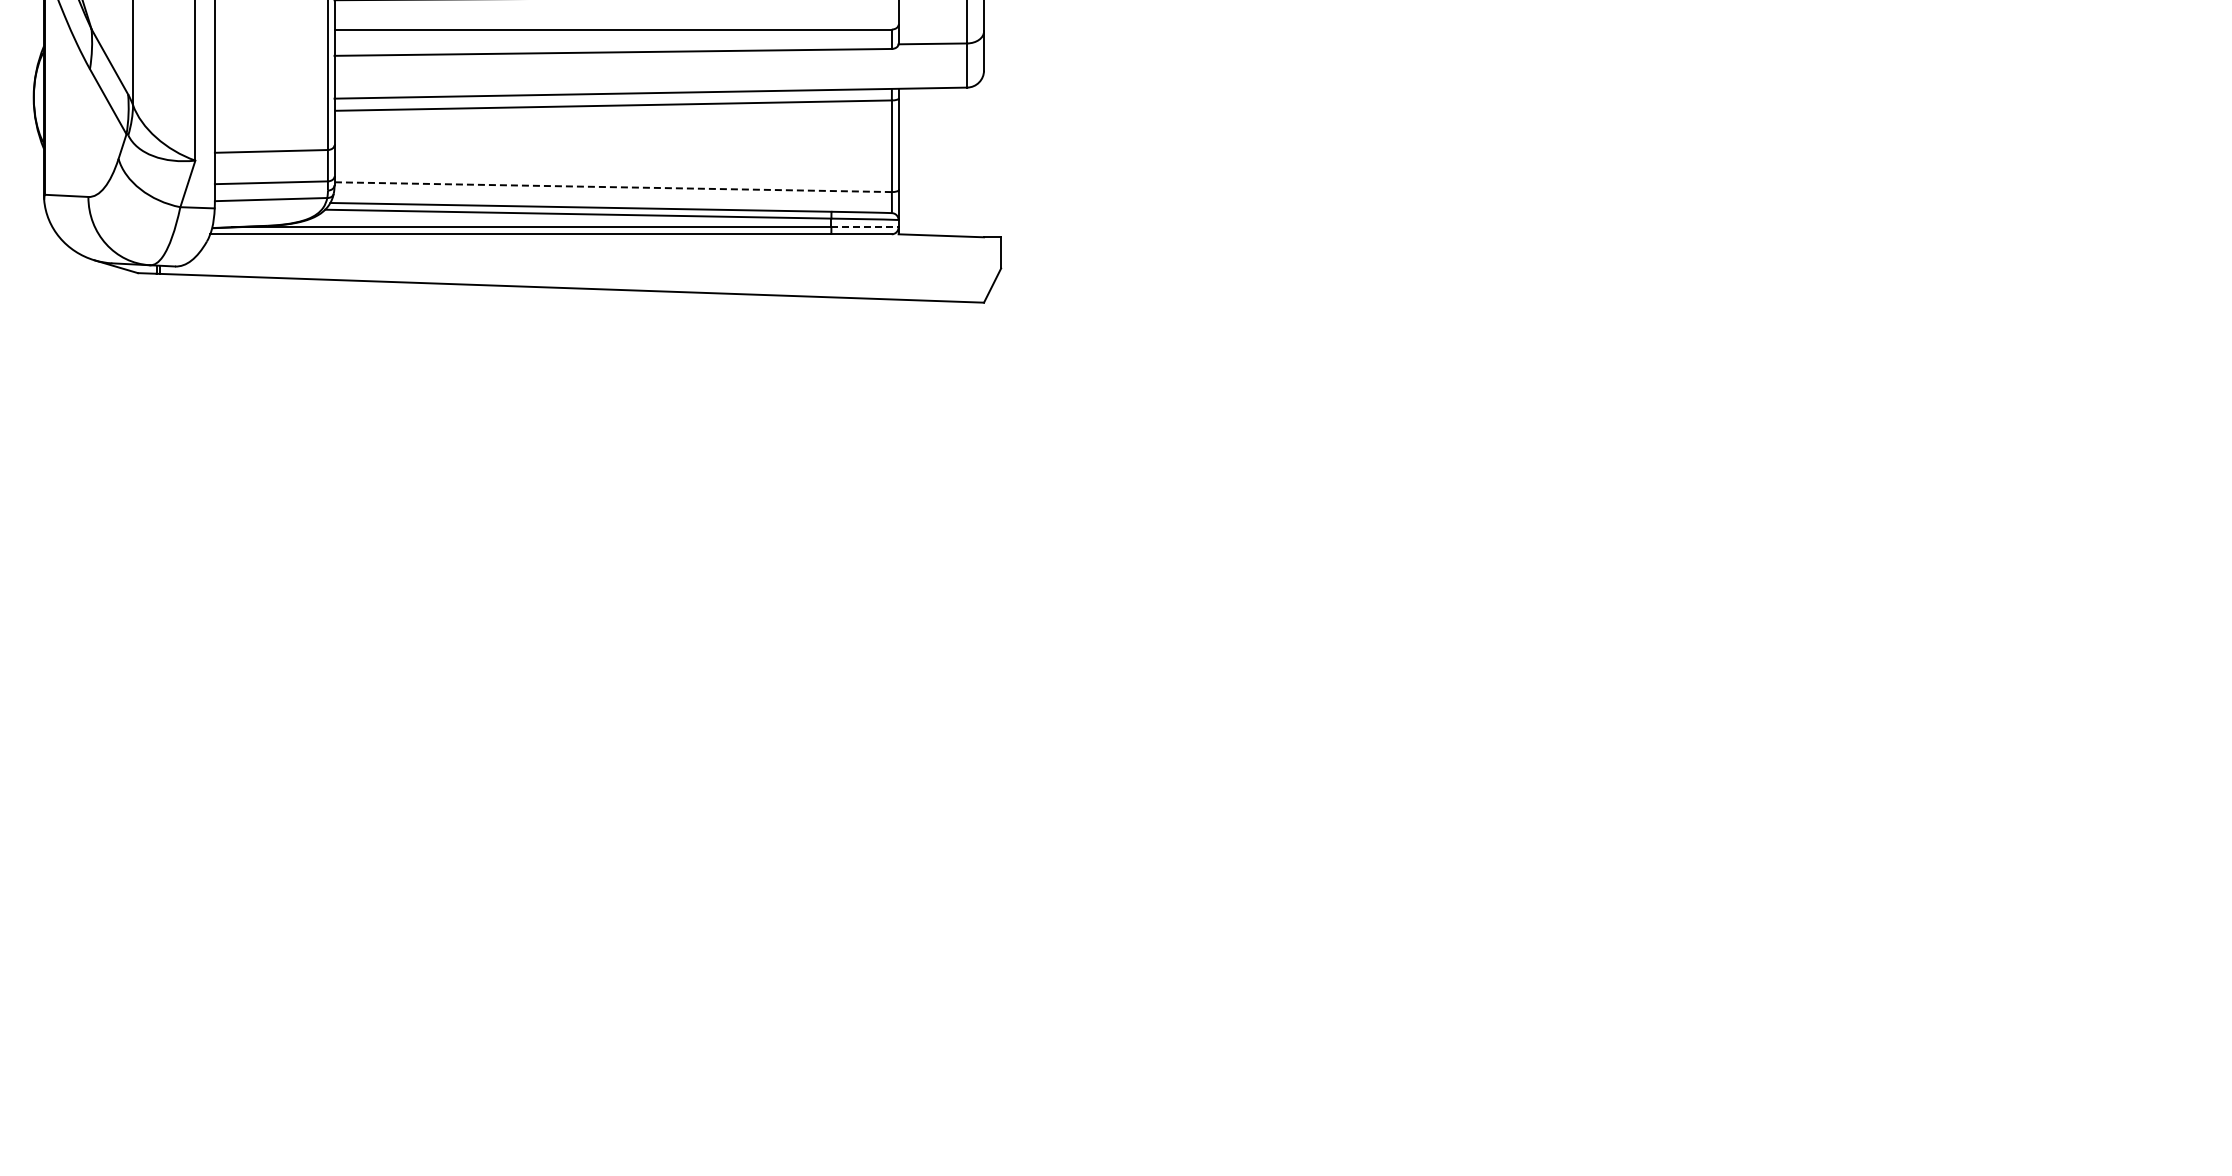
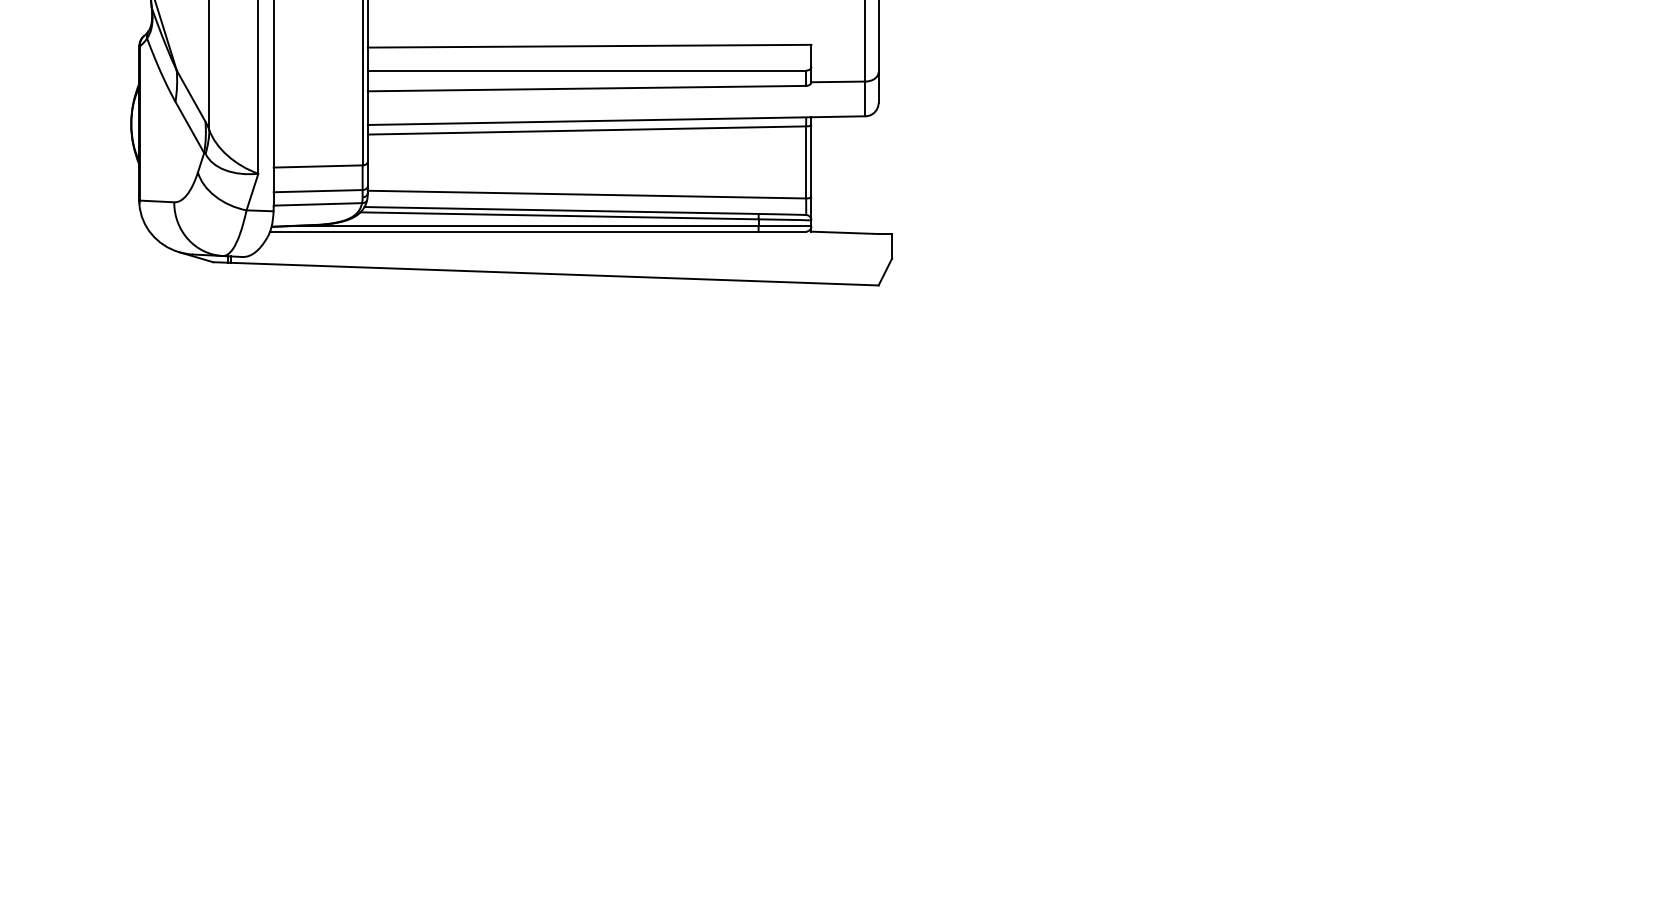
line: (613, 187) -> (587, 194), dashed -> solid
line: (865, 227) -> (785, 226), dashed -> solid

